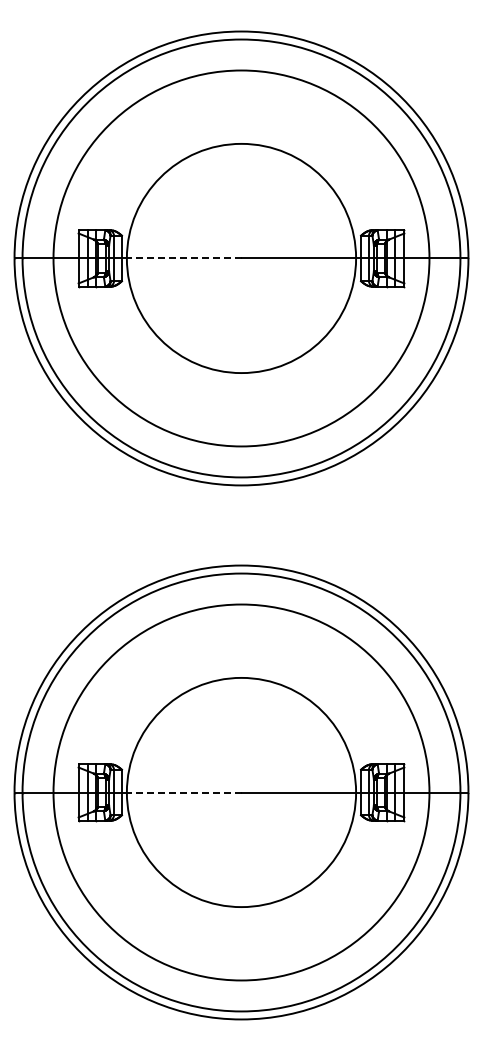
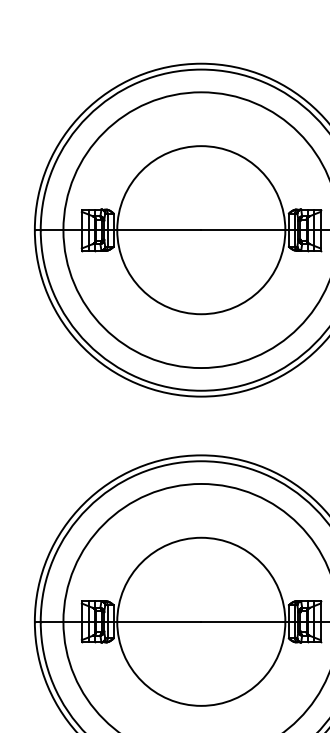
line: (183, 258) -> (158, 230), dashed -> solid
line: (183, 792) -> (158, 621), dashed -> solid

